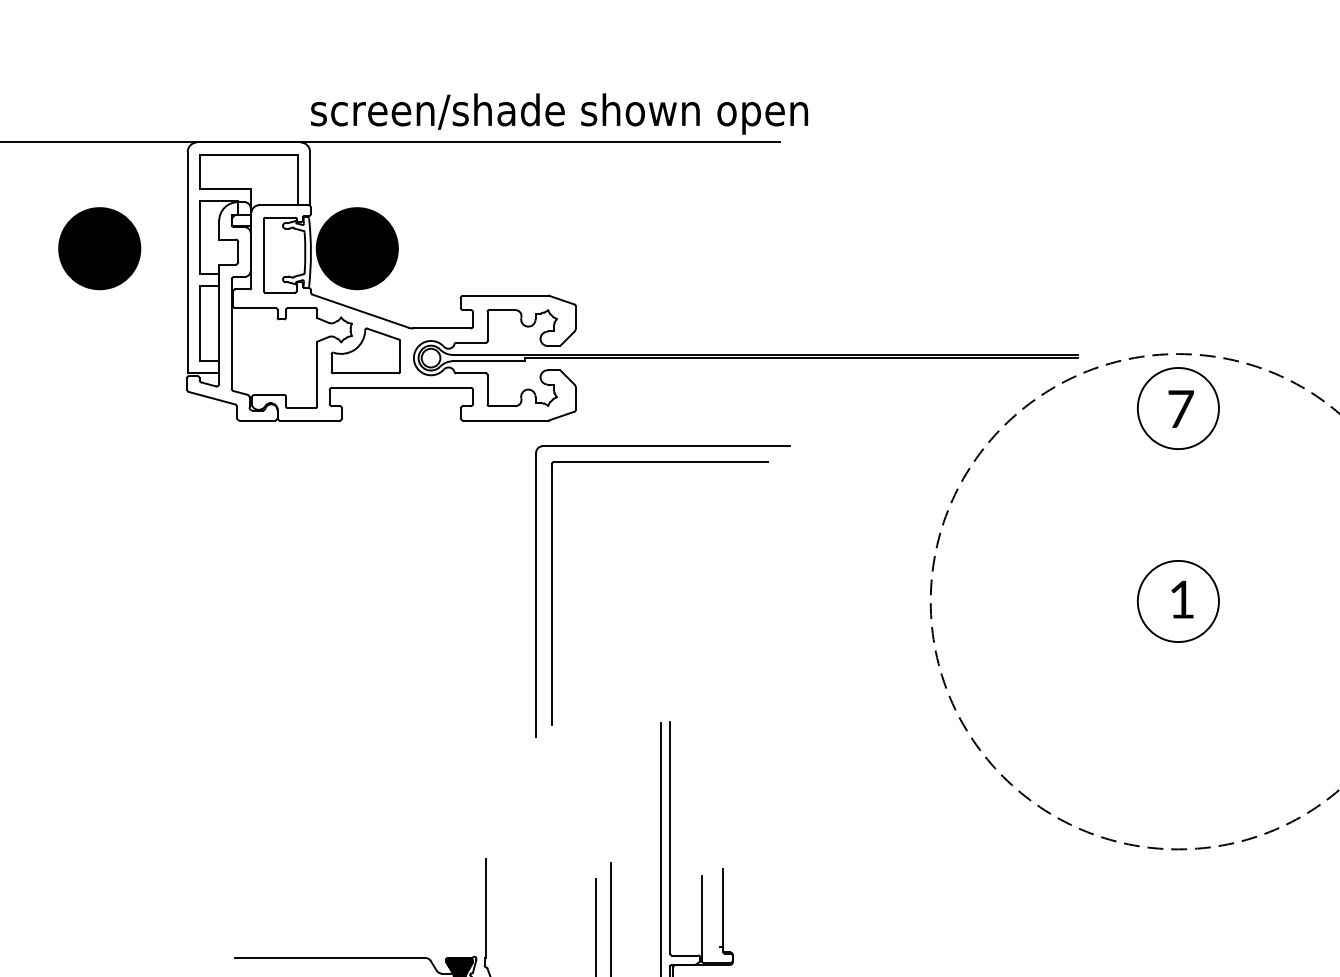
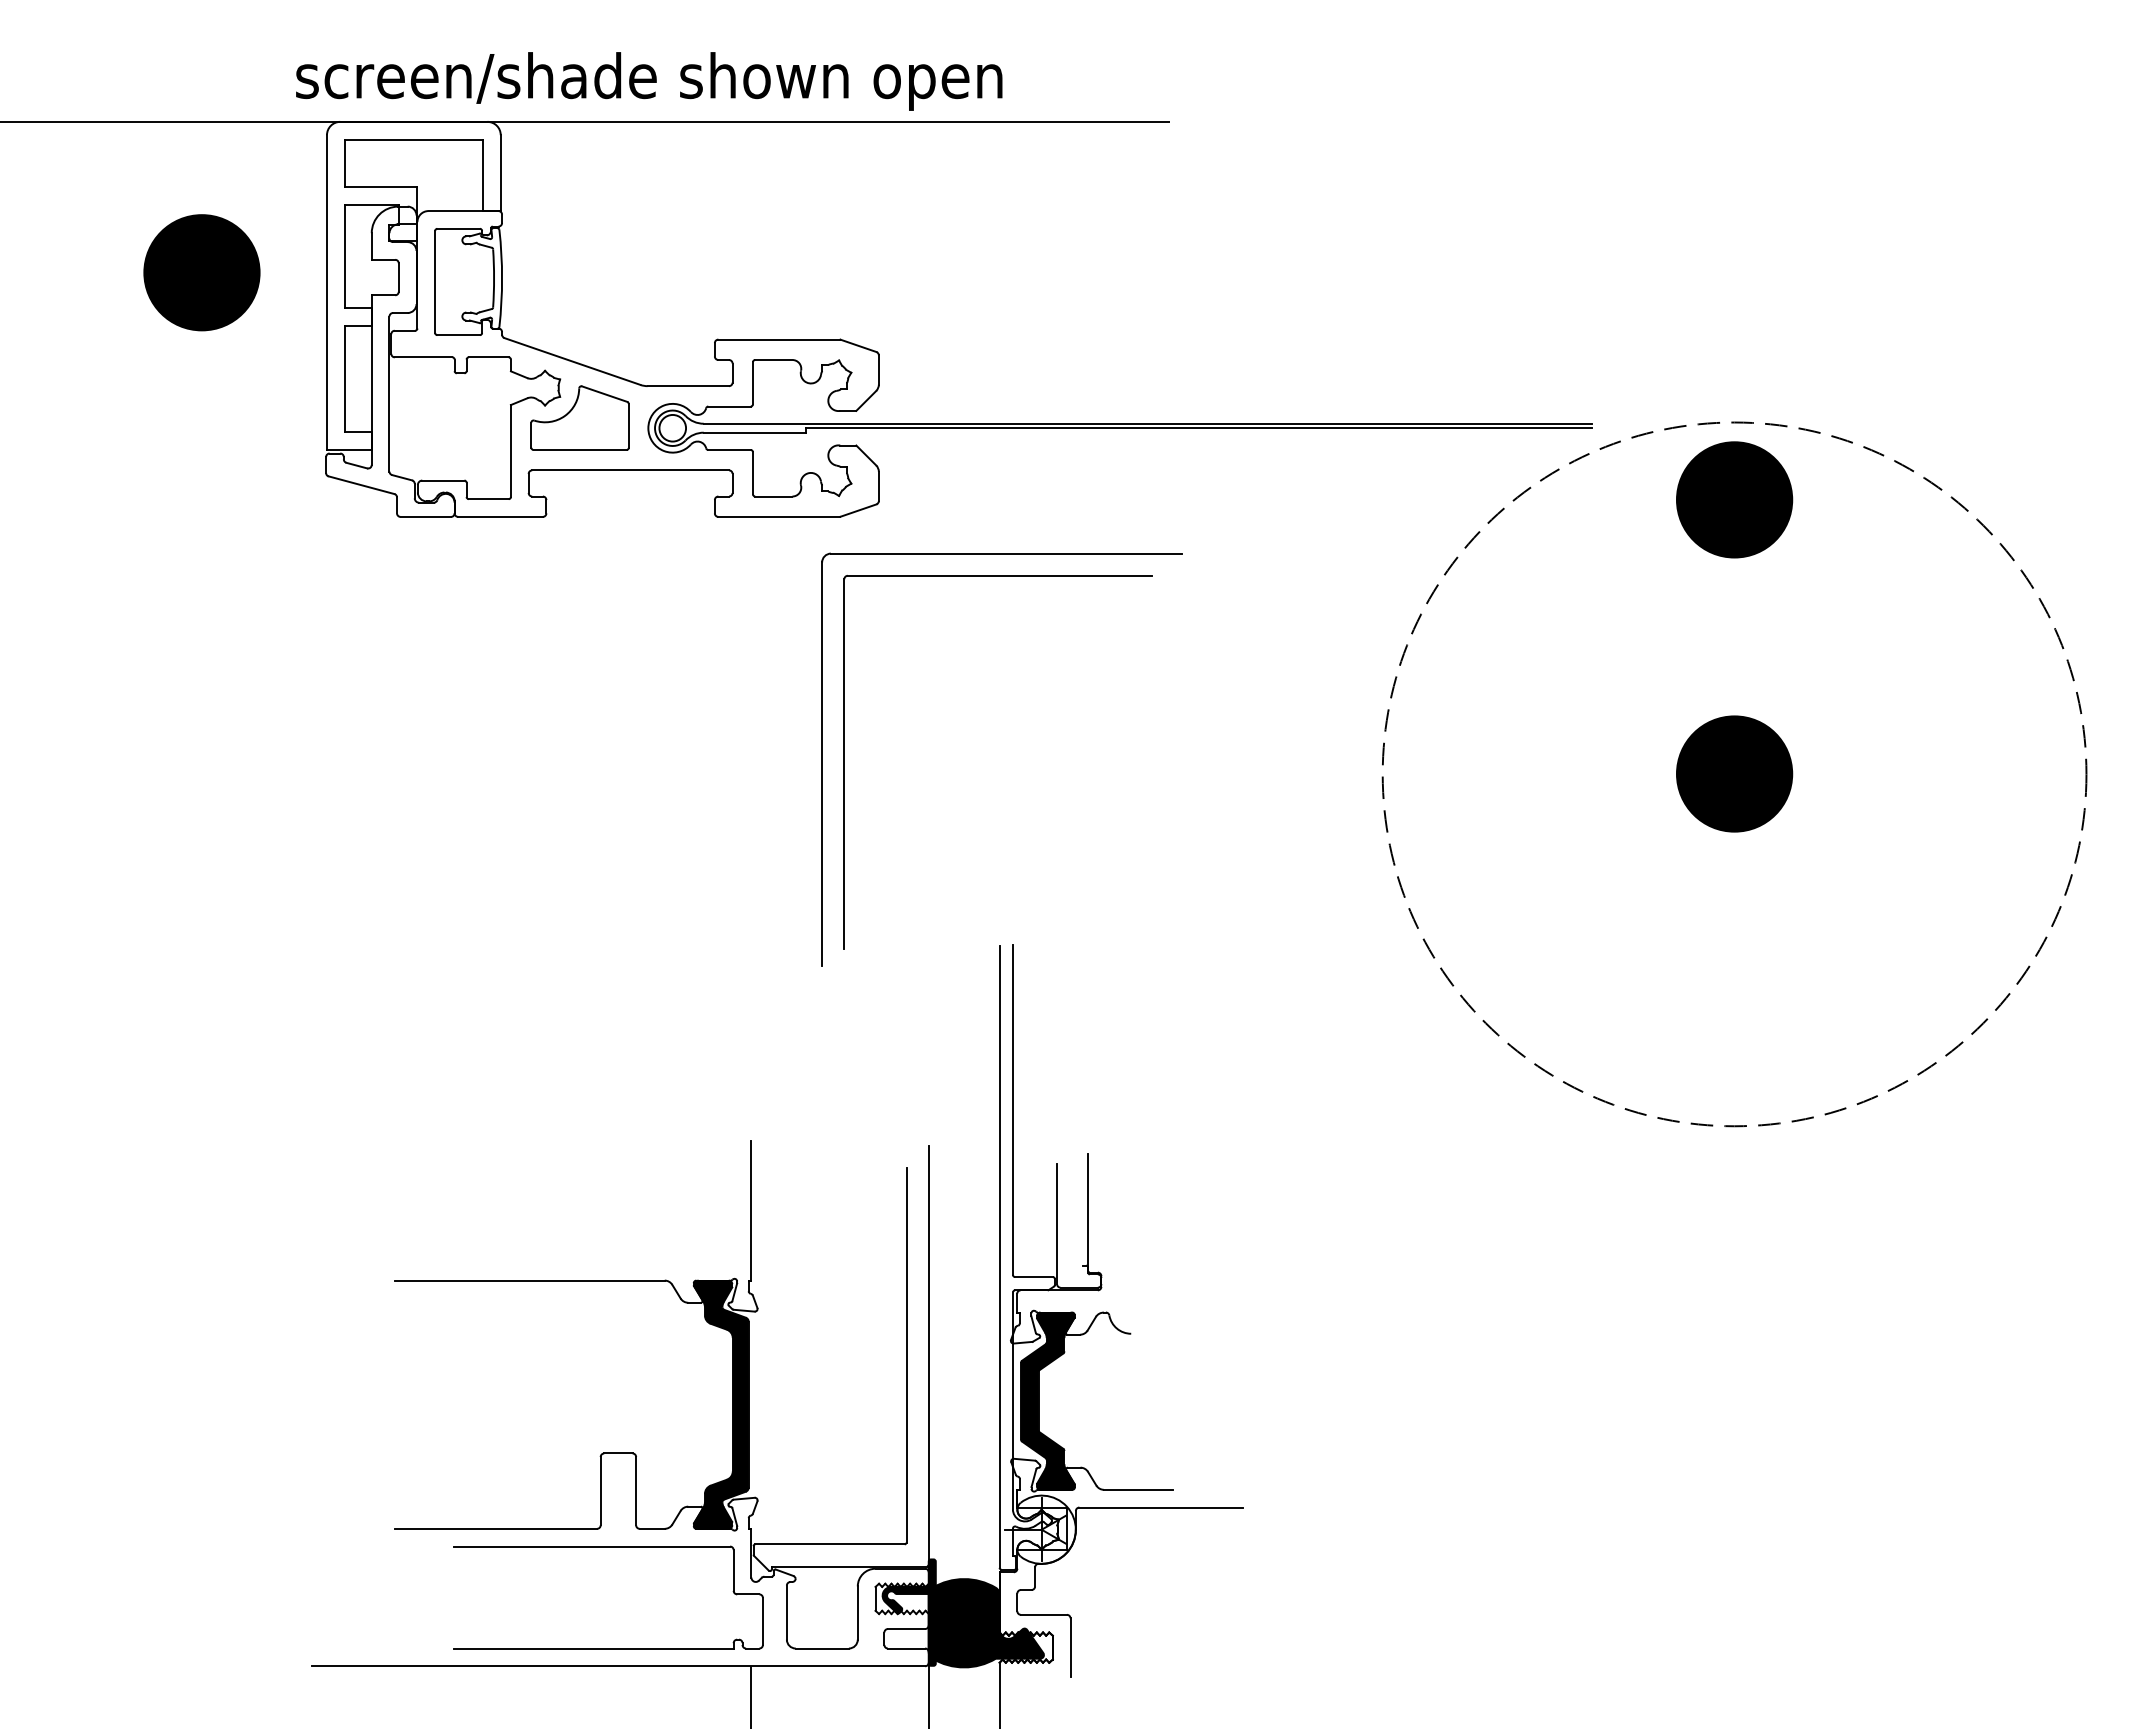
text: (559, 114) -> (649, 81), moved
part: (356, 248) -> (567, 272), removed
fill: (1178, 408) -> (1734, 499), added
fill: (1178, 601) -> (1734, 773), added

